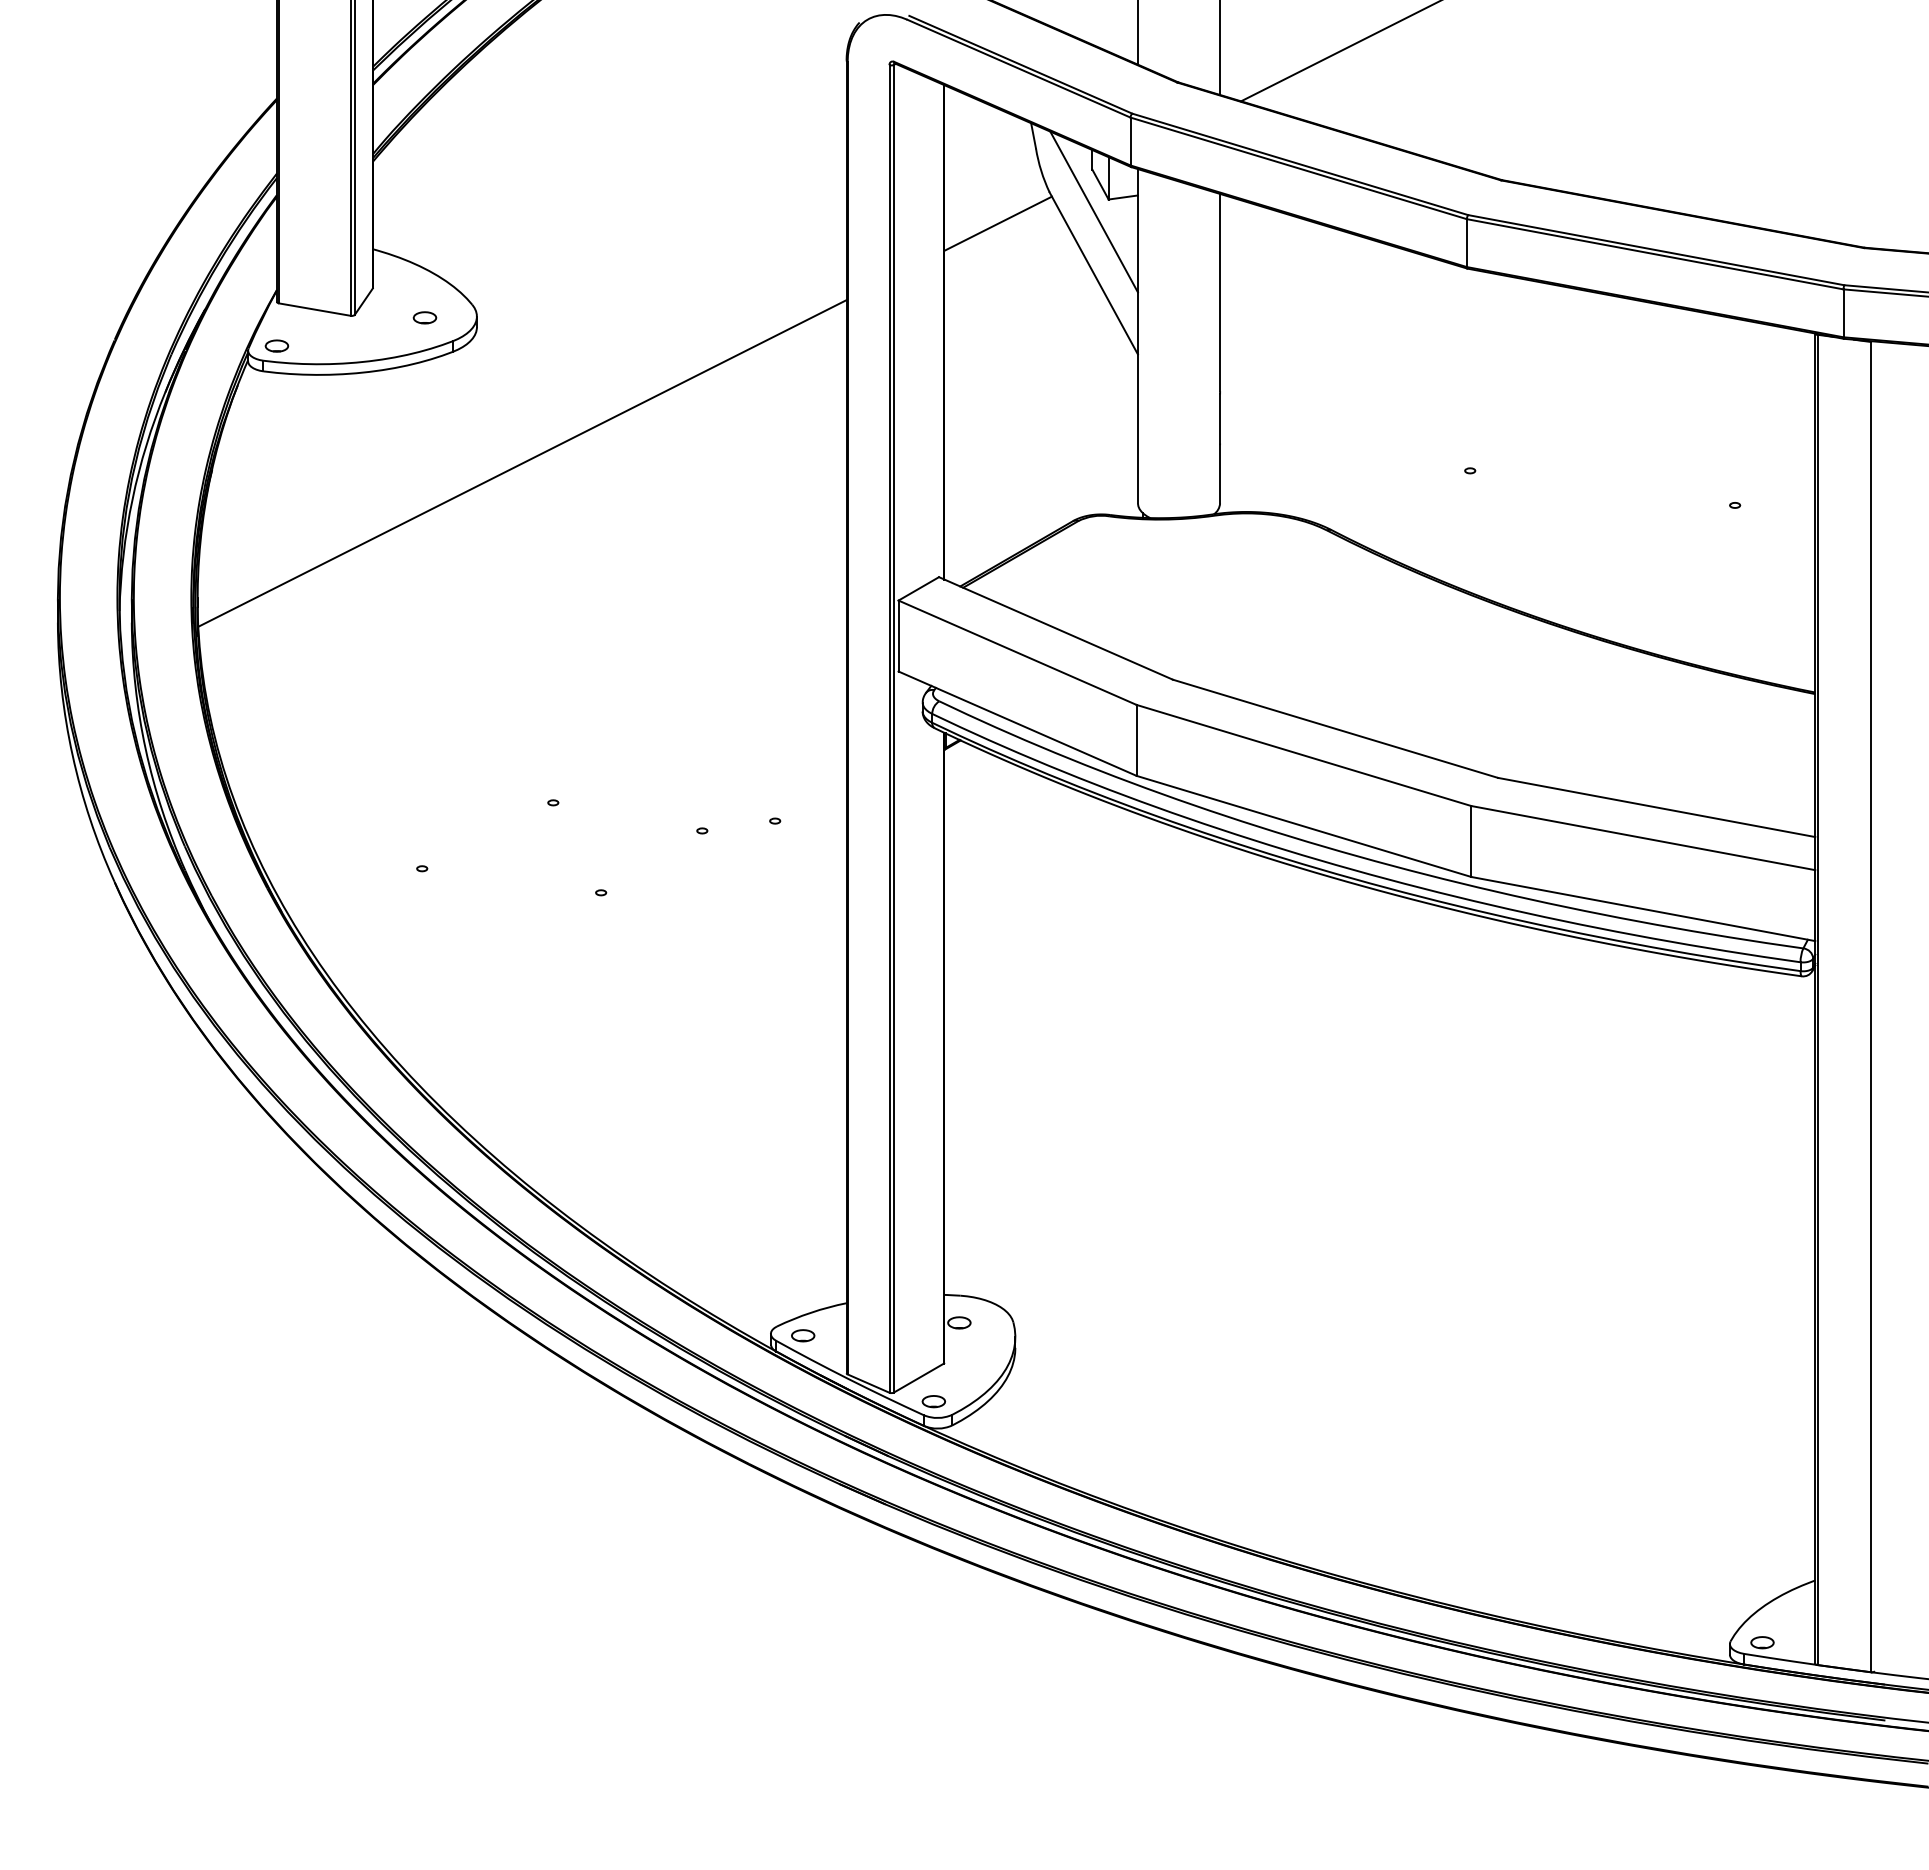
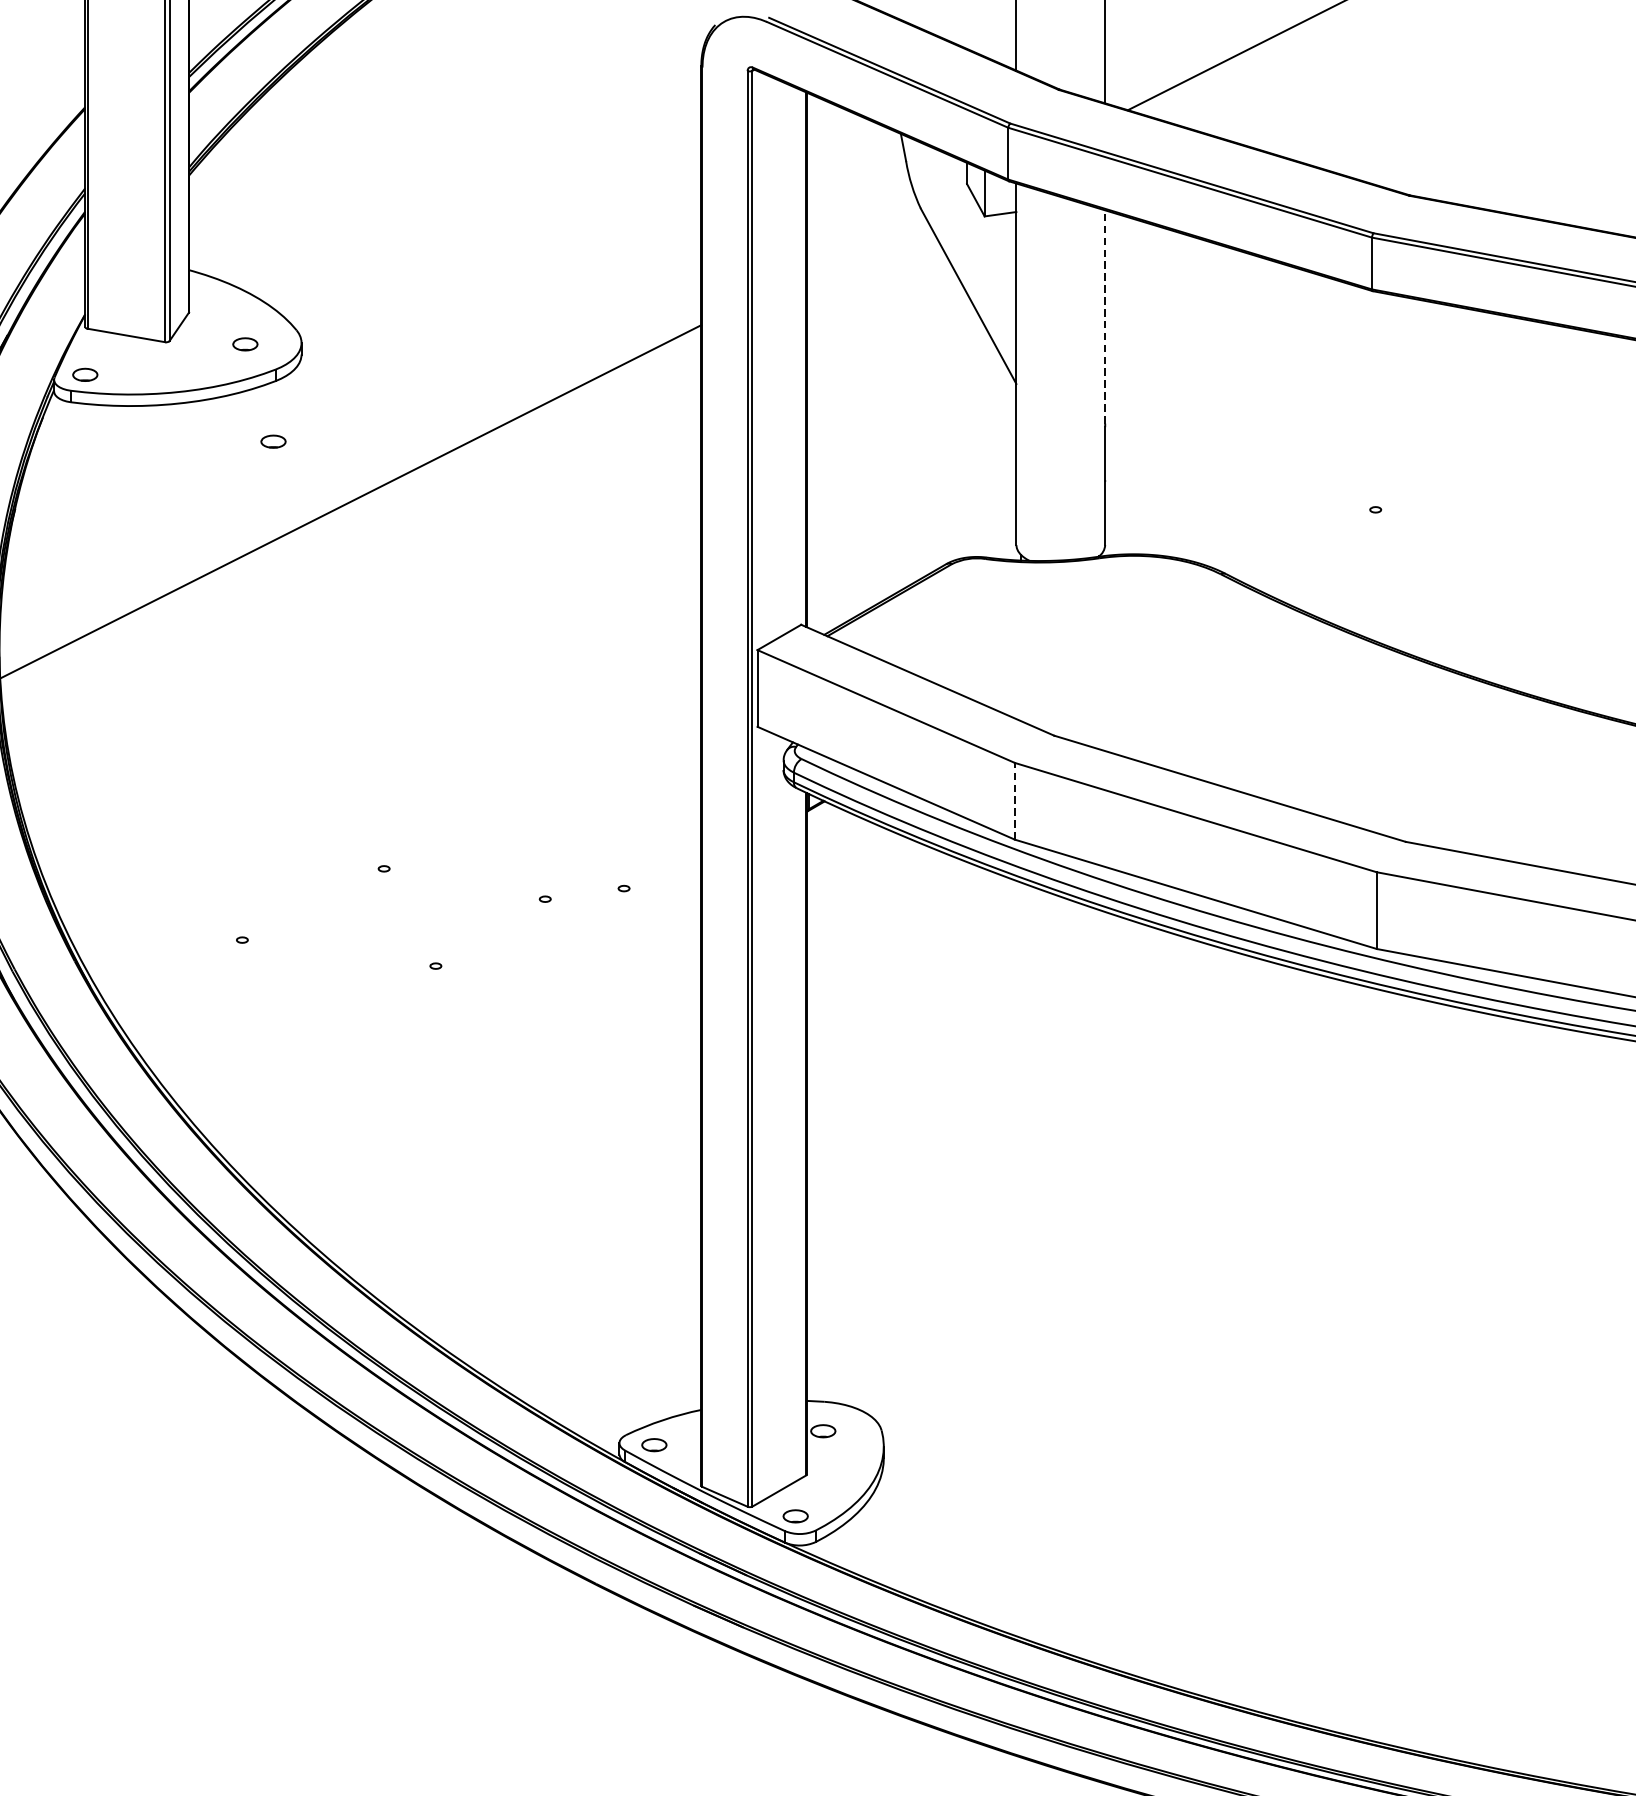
line: (1093, 211) -> (968, 229), removed
line: (997, 223) -> (864, 242), removed
line: (1220, 292) -> (1105, 316), solid -> dashed
part: (450, 407) -> (272, 441), added
line: (1136, 739) -> (1014, 800), solid -> dashed

